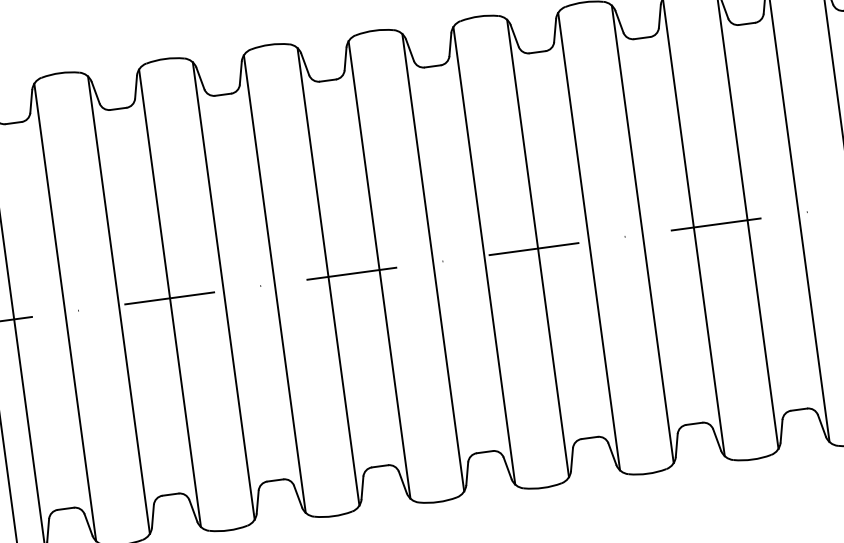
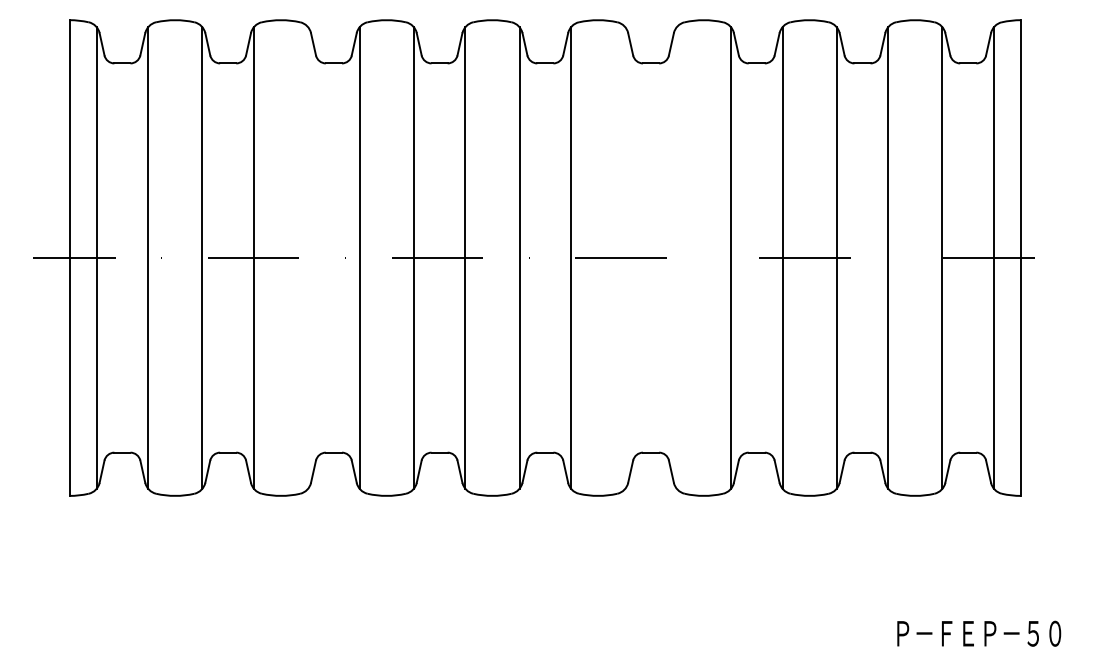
line: (588, 241) -> (676, 257), removed
line: (538, 248) -> (625, 257), removed
line: (224, 290) -> (308, 257), removed

